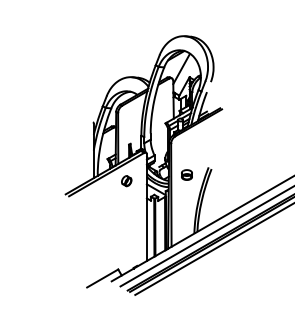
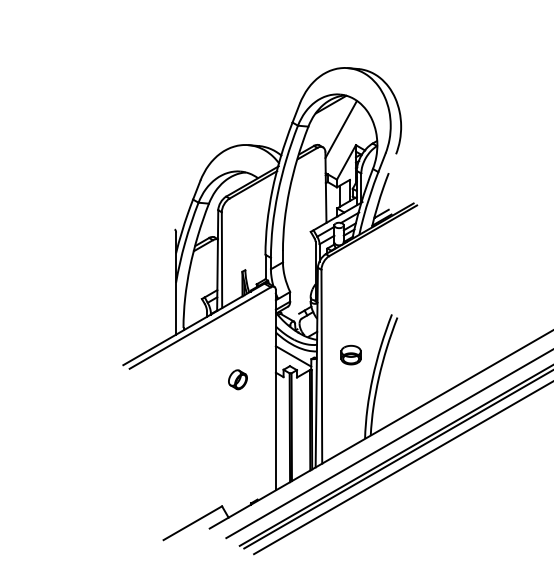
part: (186, 174) -> (350, 354), moved
part: (126, 181) -> (237, 380), moved

